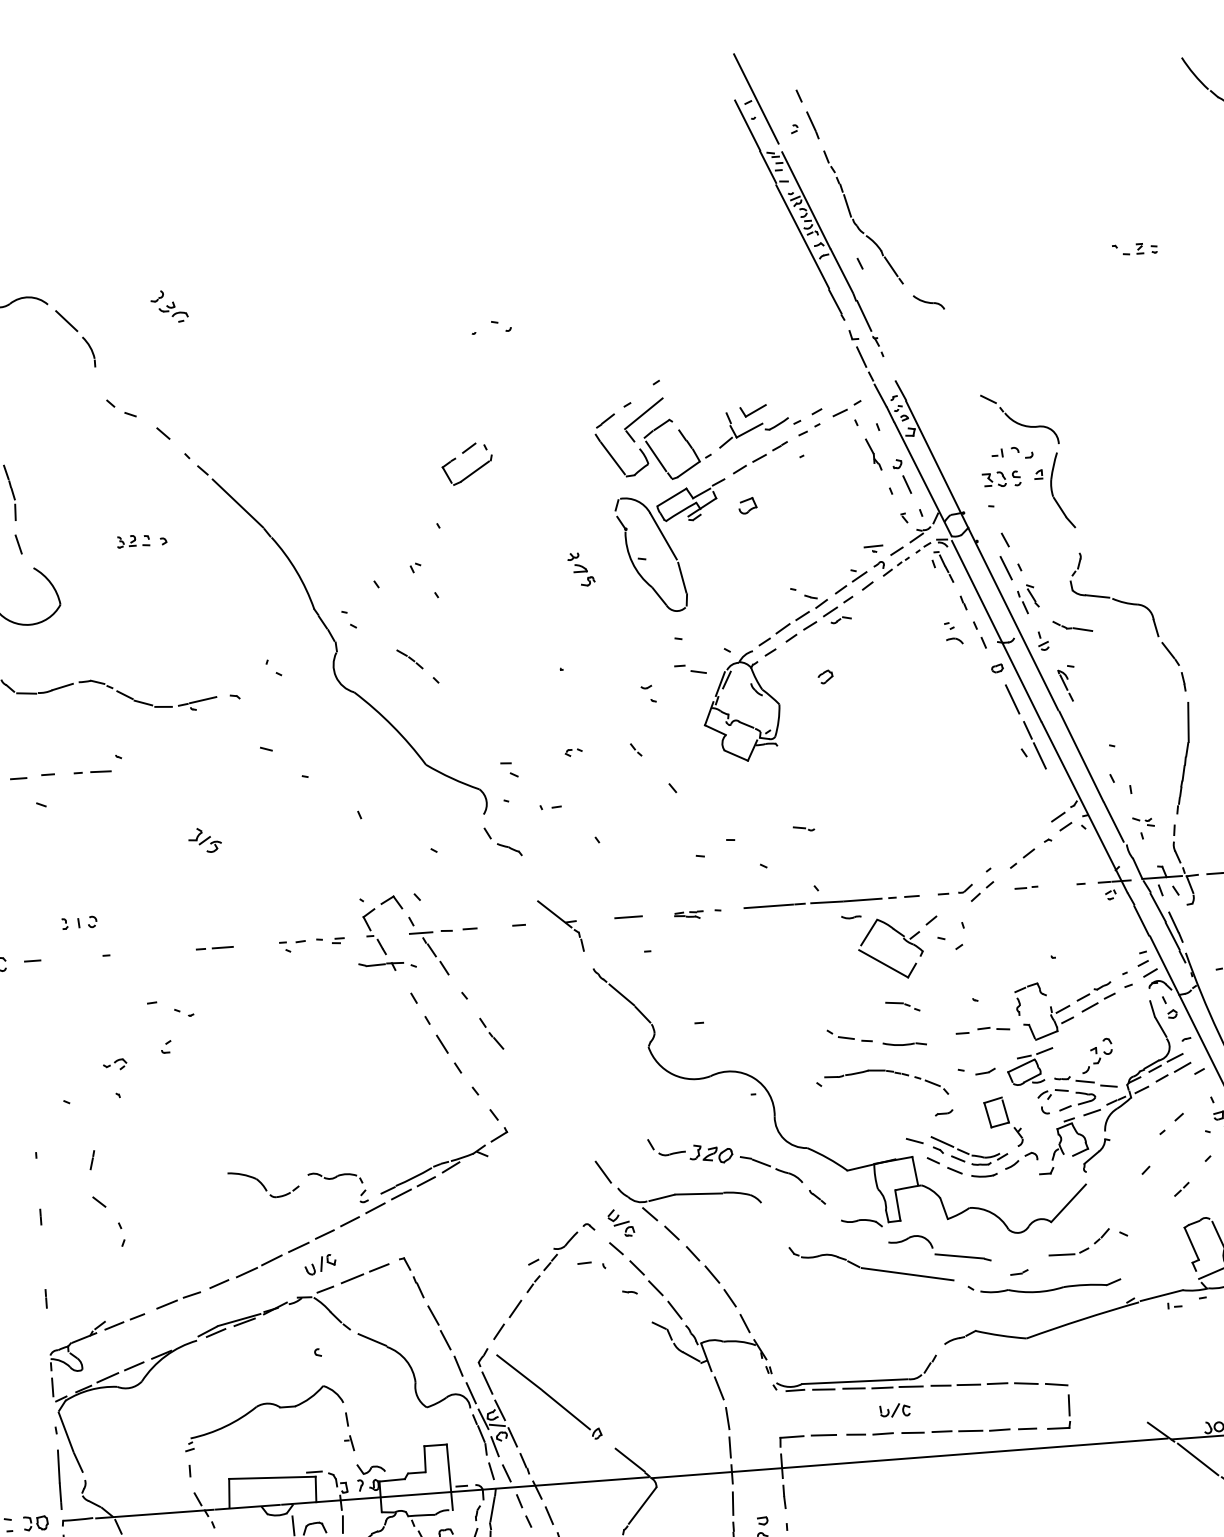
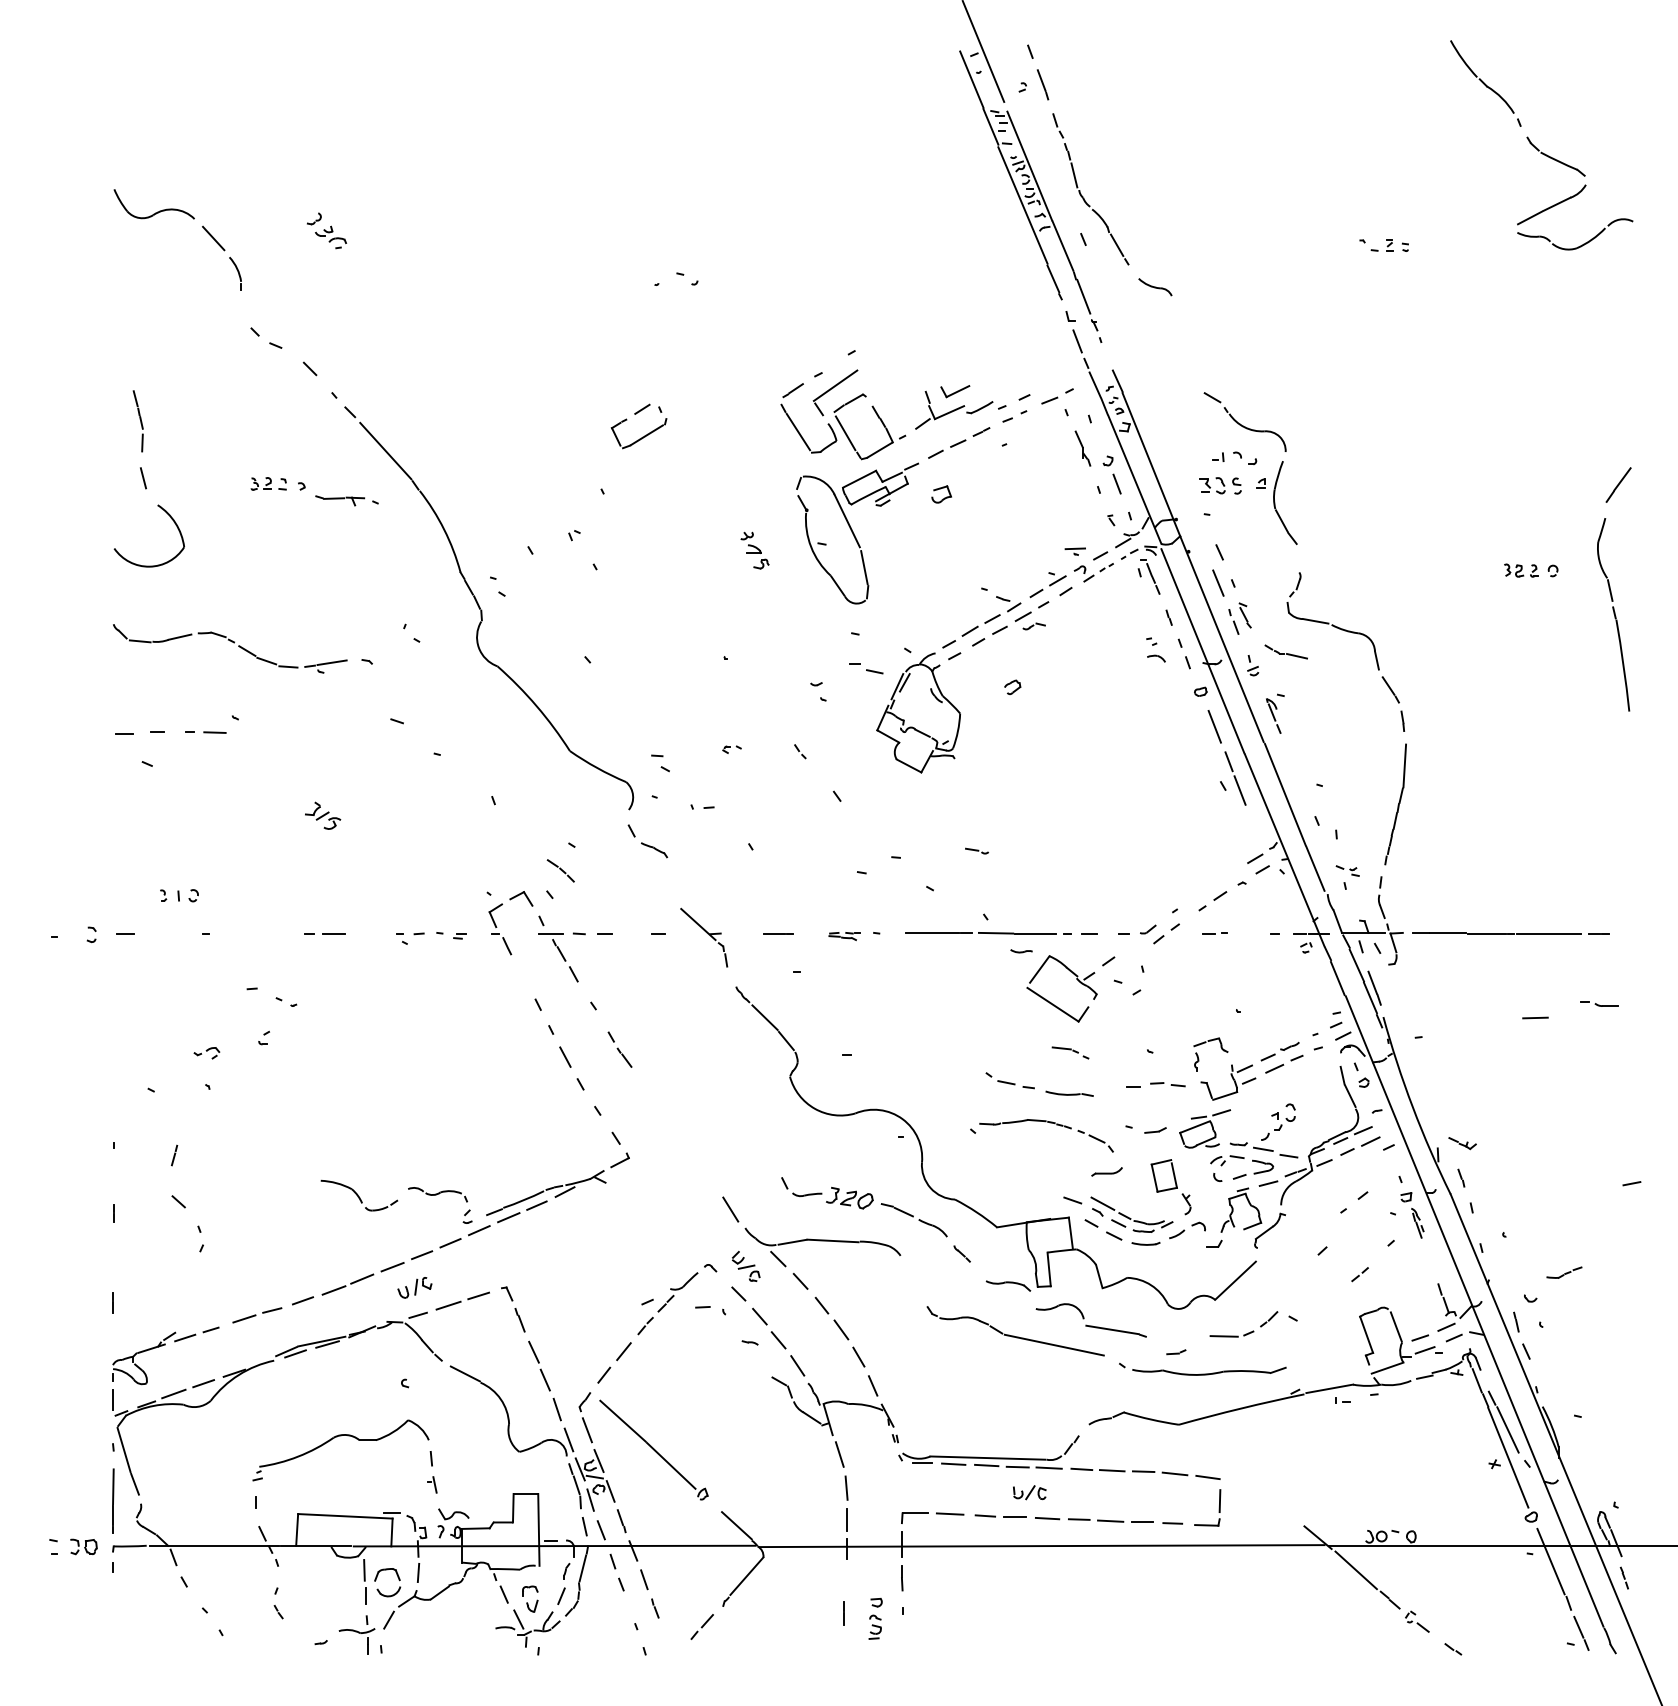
part: (409, 659) -> (560, 870), moved
part: (387, 966) -> (346, 500), moved
part: (944, 1112) -> (1107, 1171), size x1.6
line: (732, 1503) -> (845, 1581), removed

